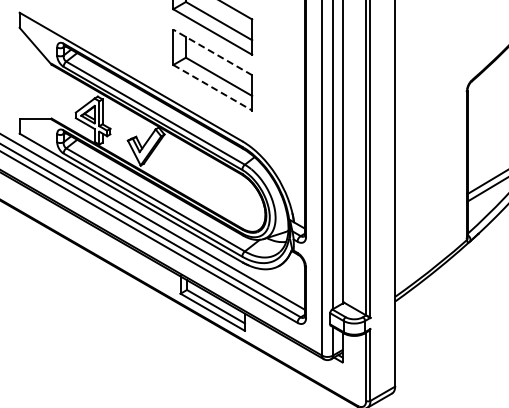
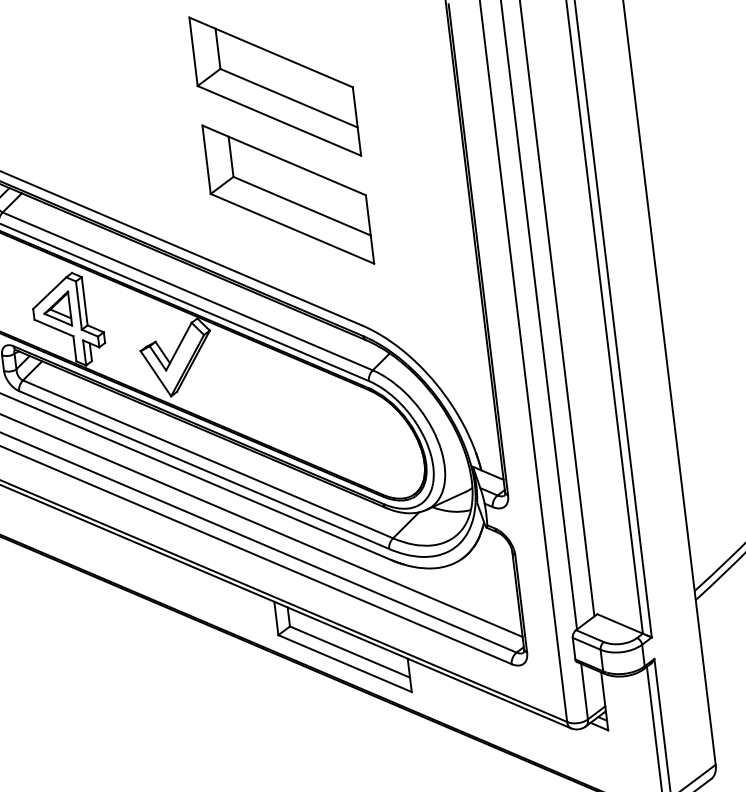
line: (212, 52) -> (283, 160), dashed -> solid
line: (212, 87) -> (291, 228), dashed -> solid

